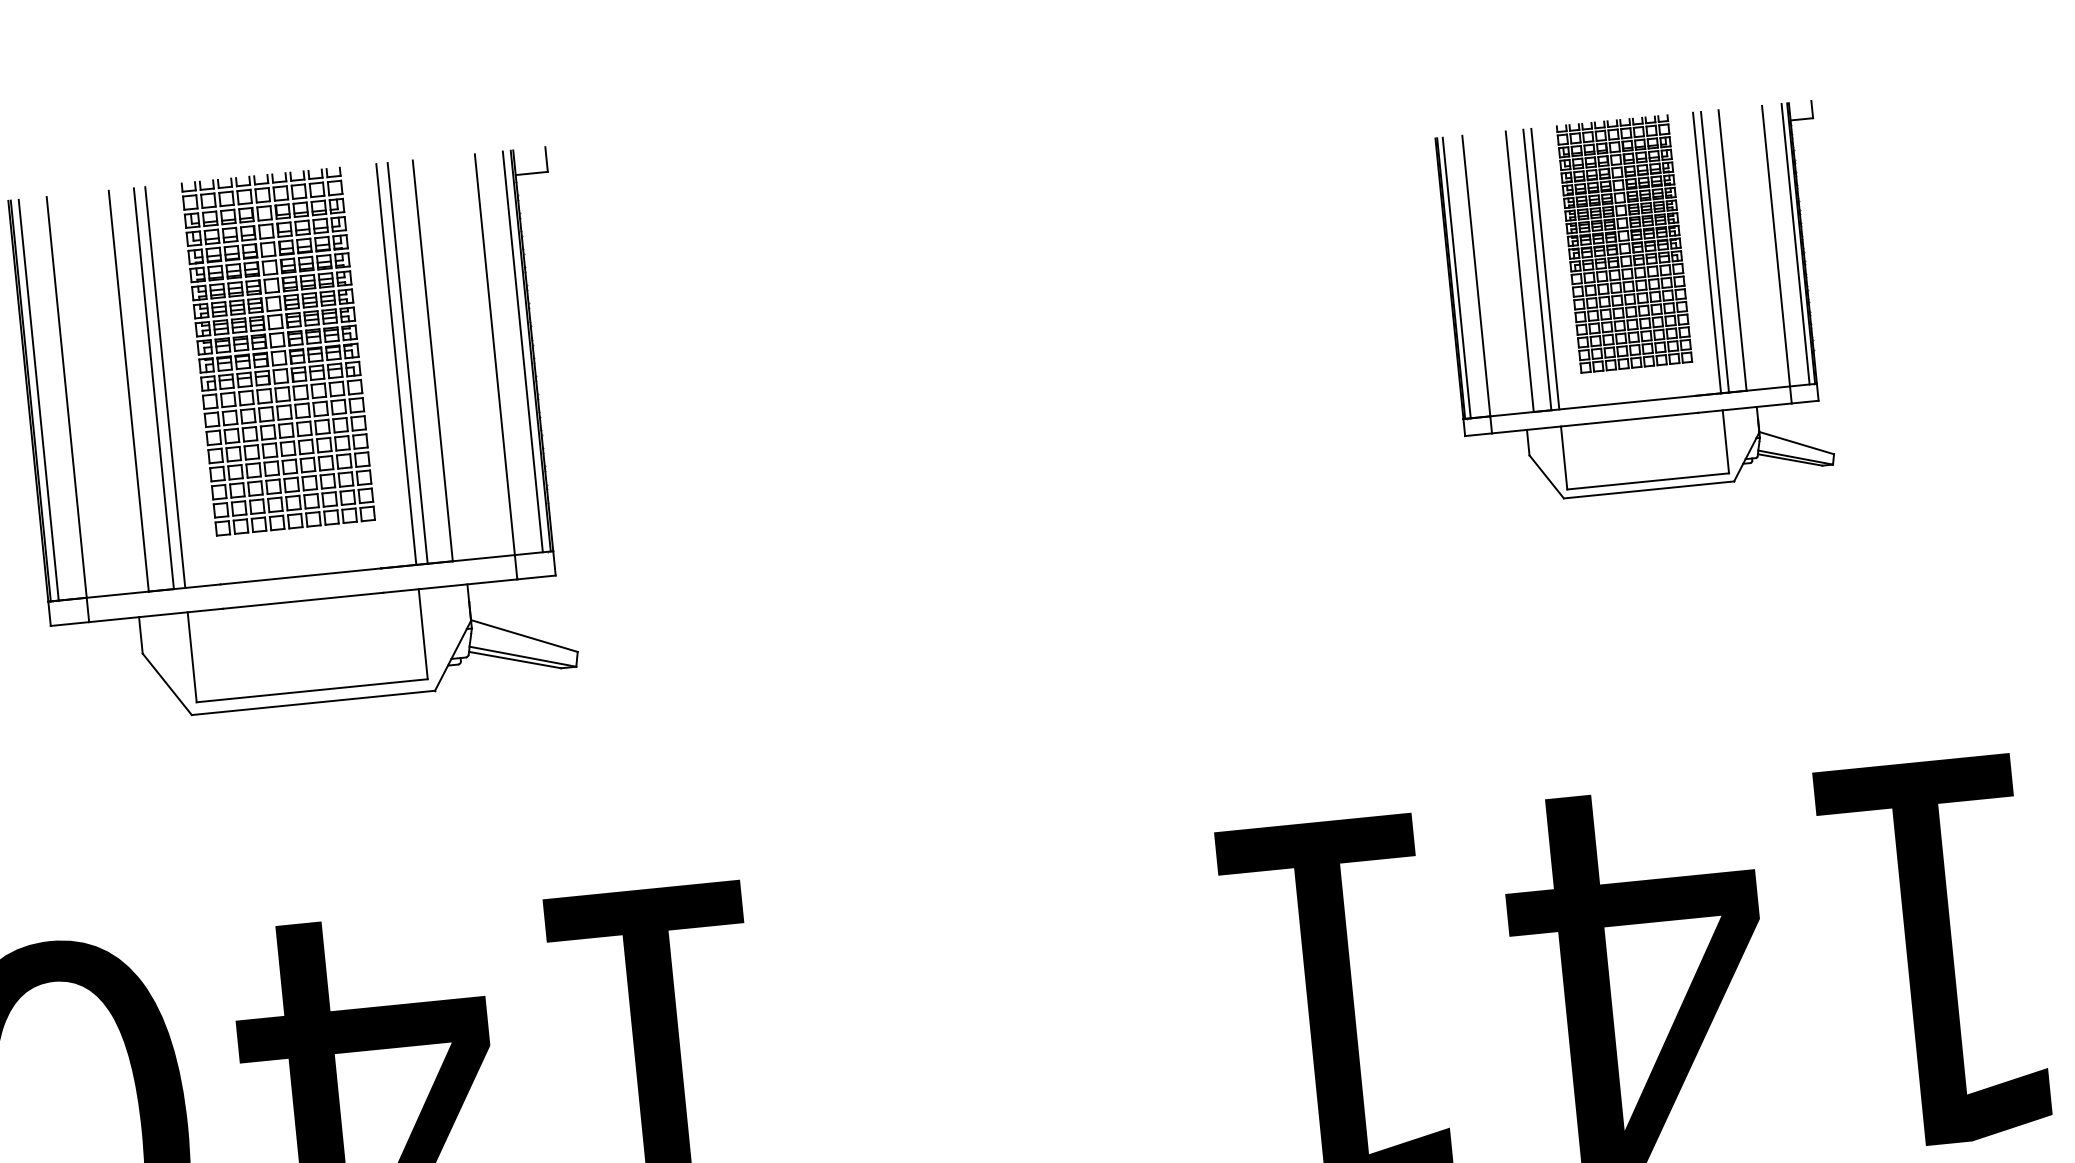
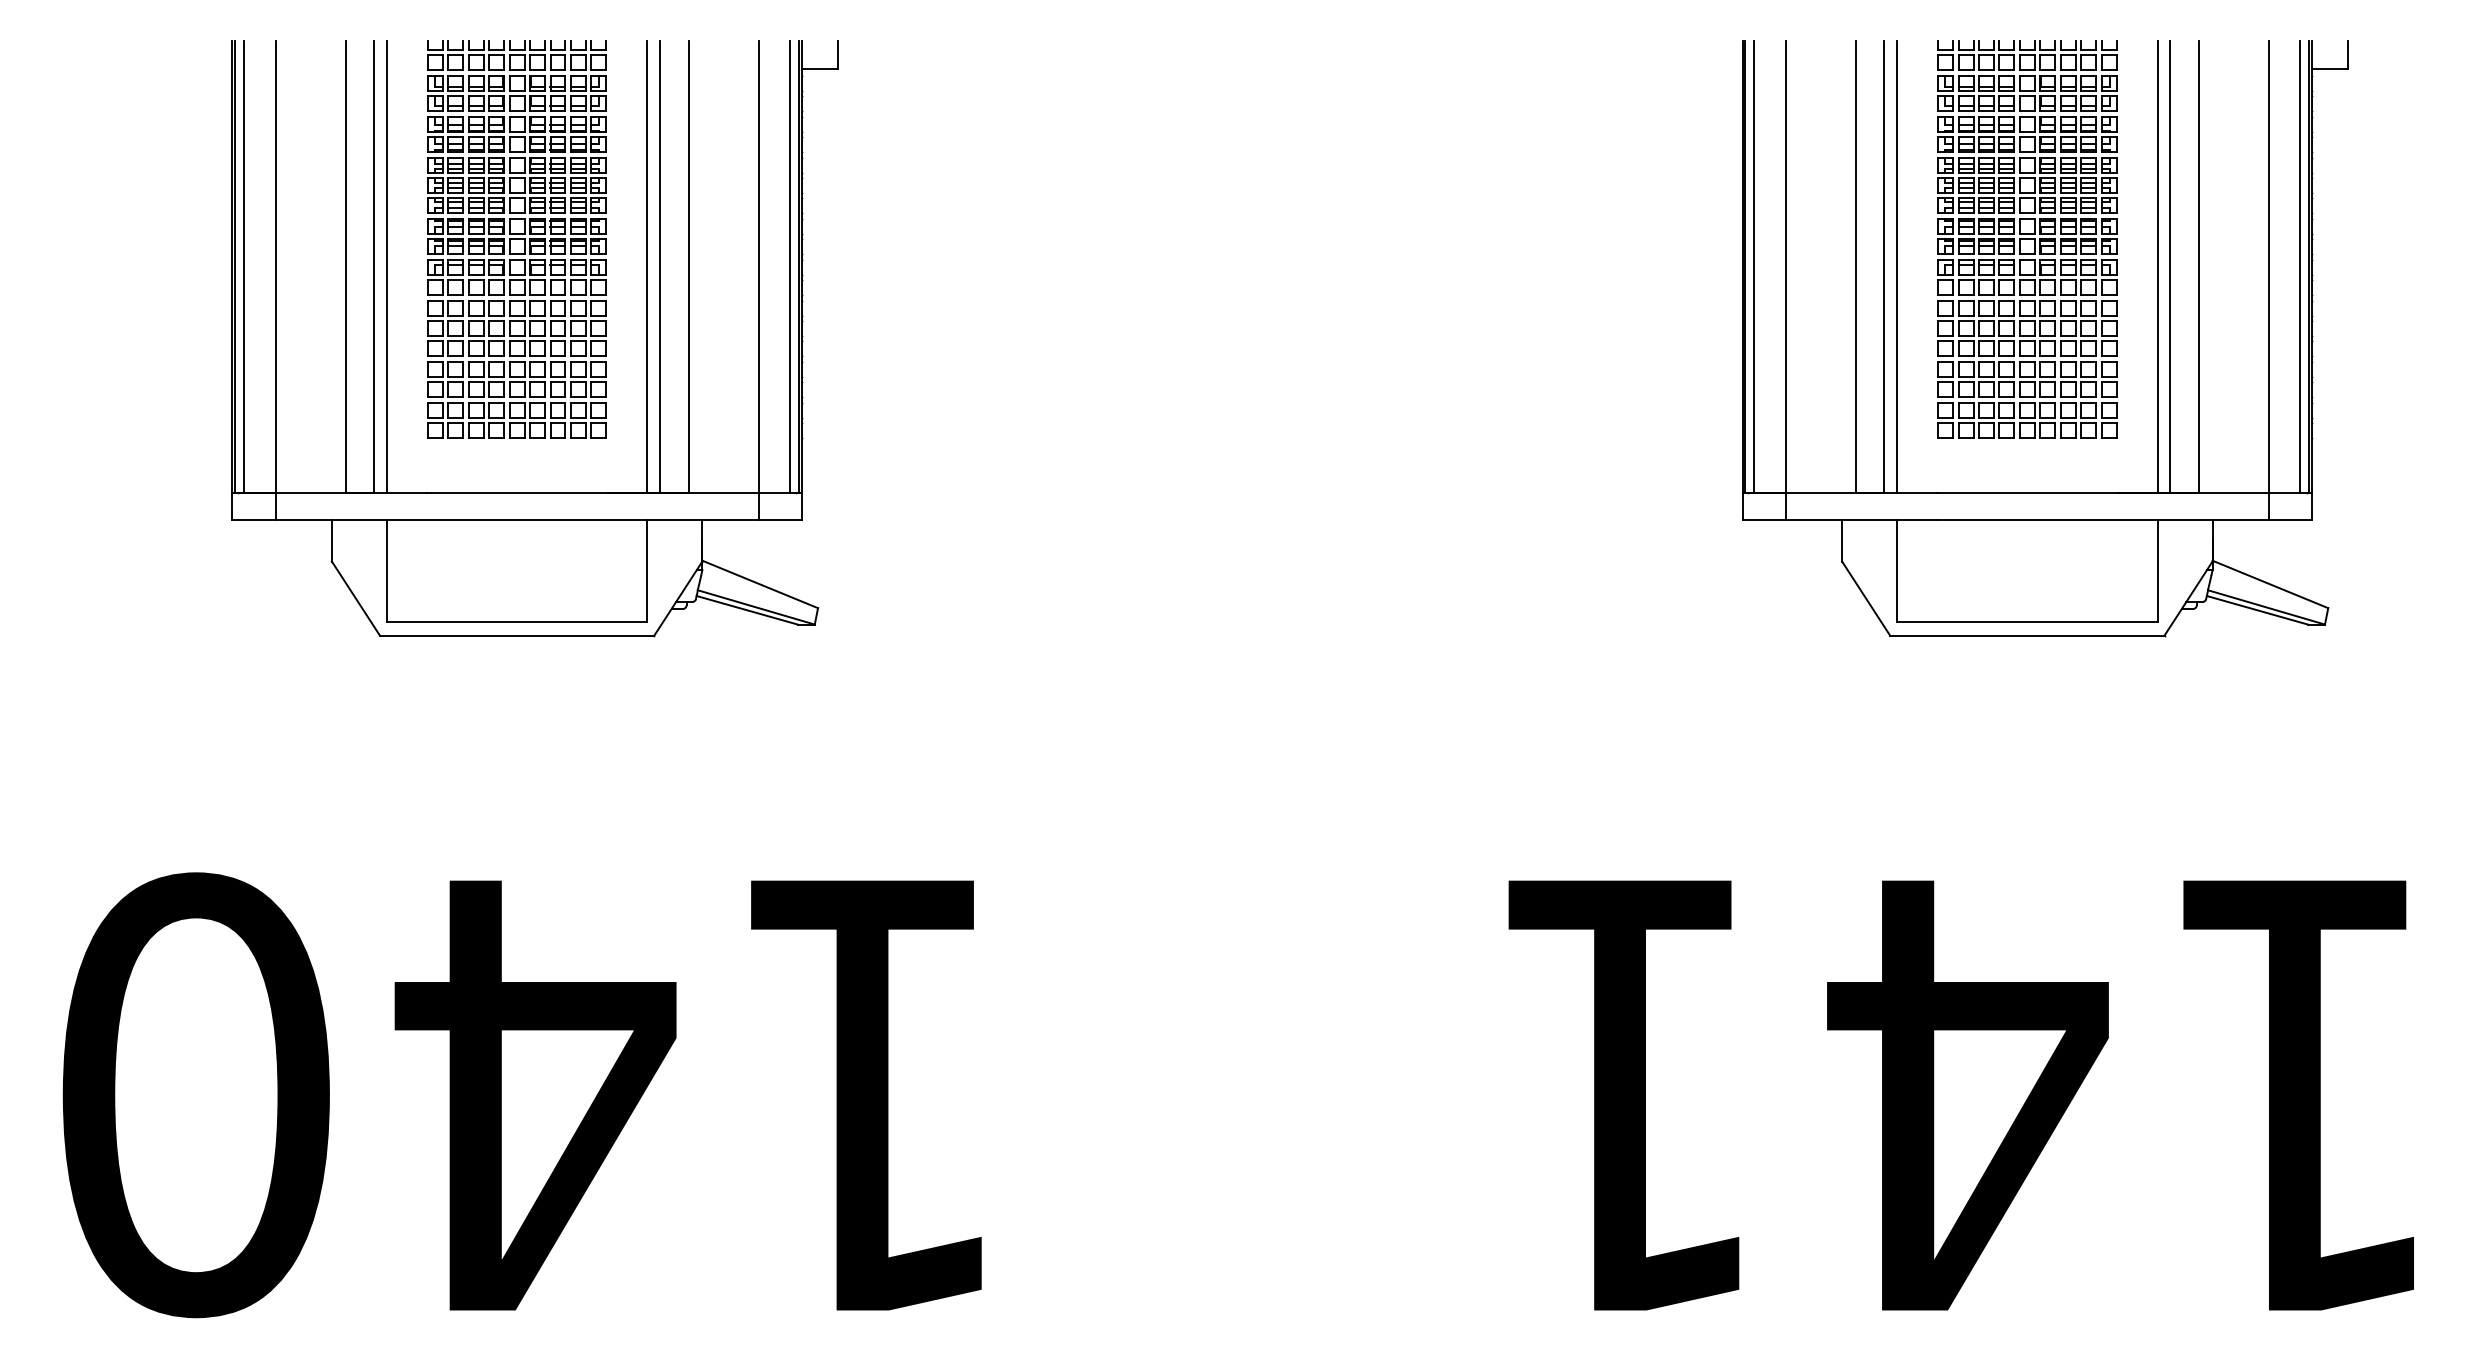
part: (1641, 304) -> (2045, 338), size x1.43

